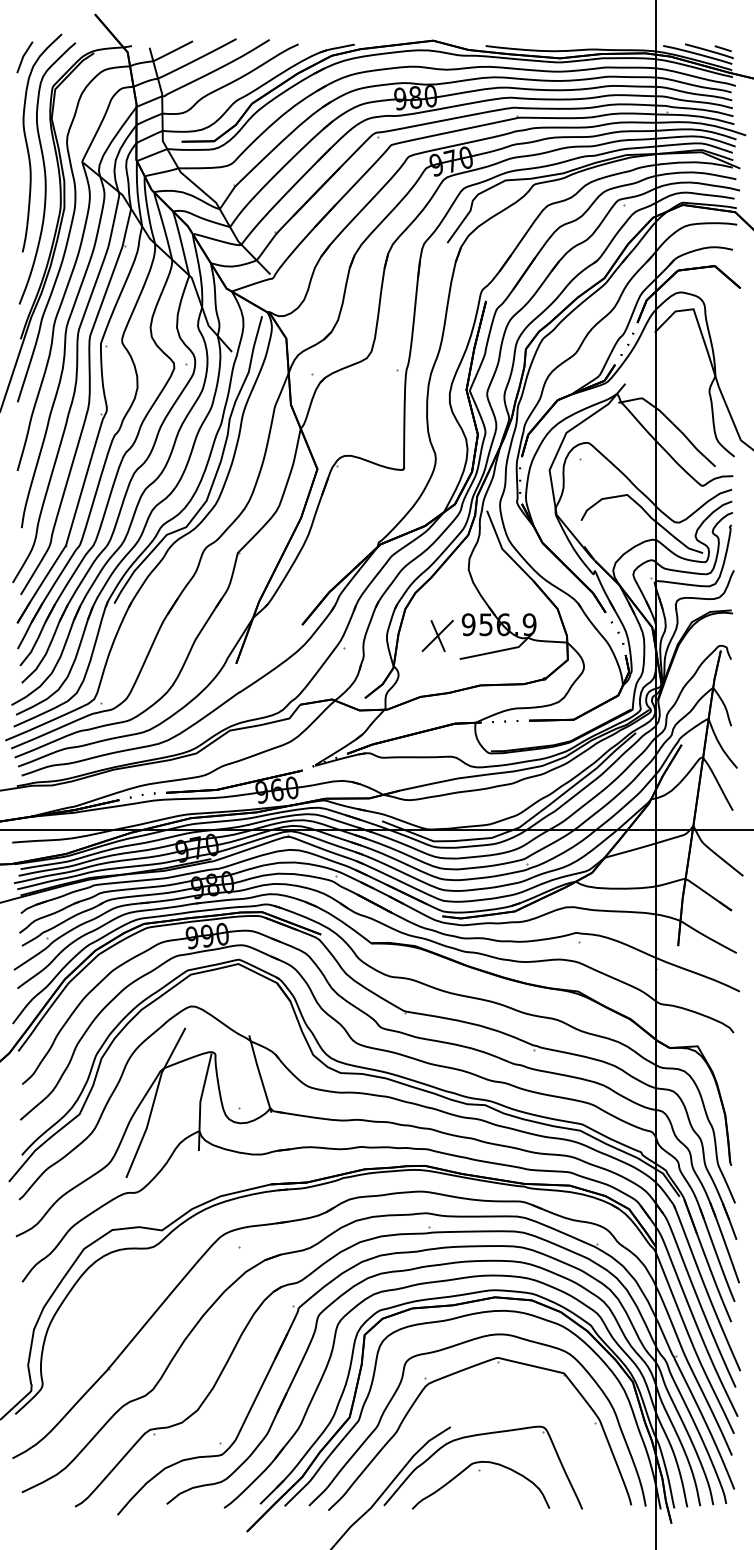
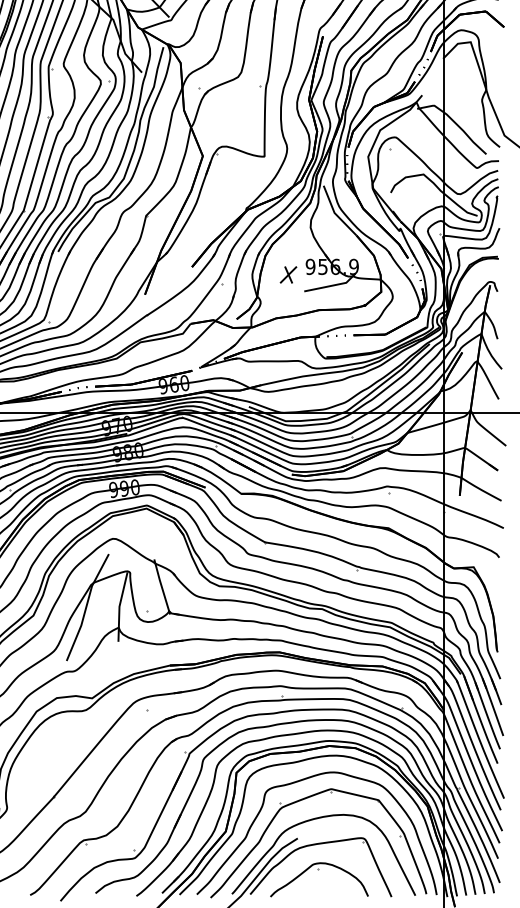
part: (437, 635) -> (288, 274), size x0.71
curve: (475, 1400) -> (315, 819), added

